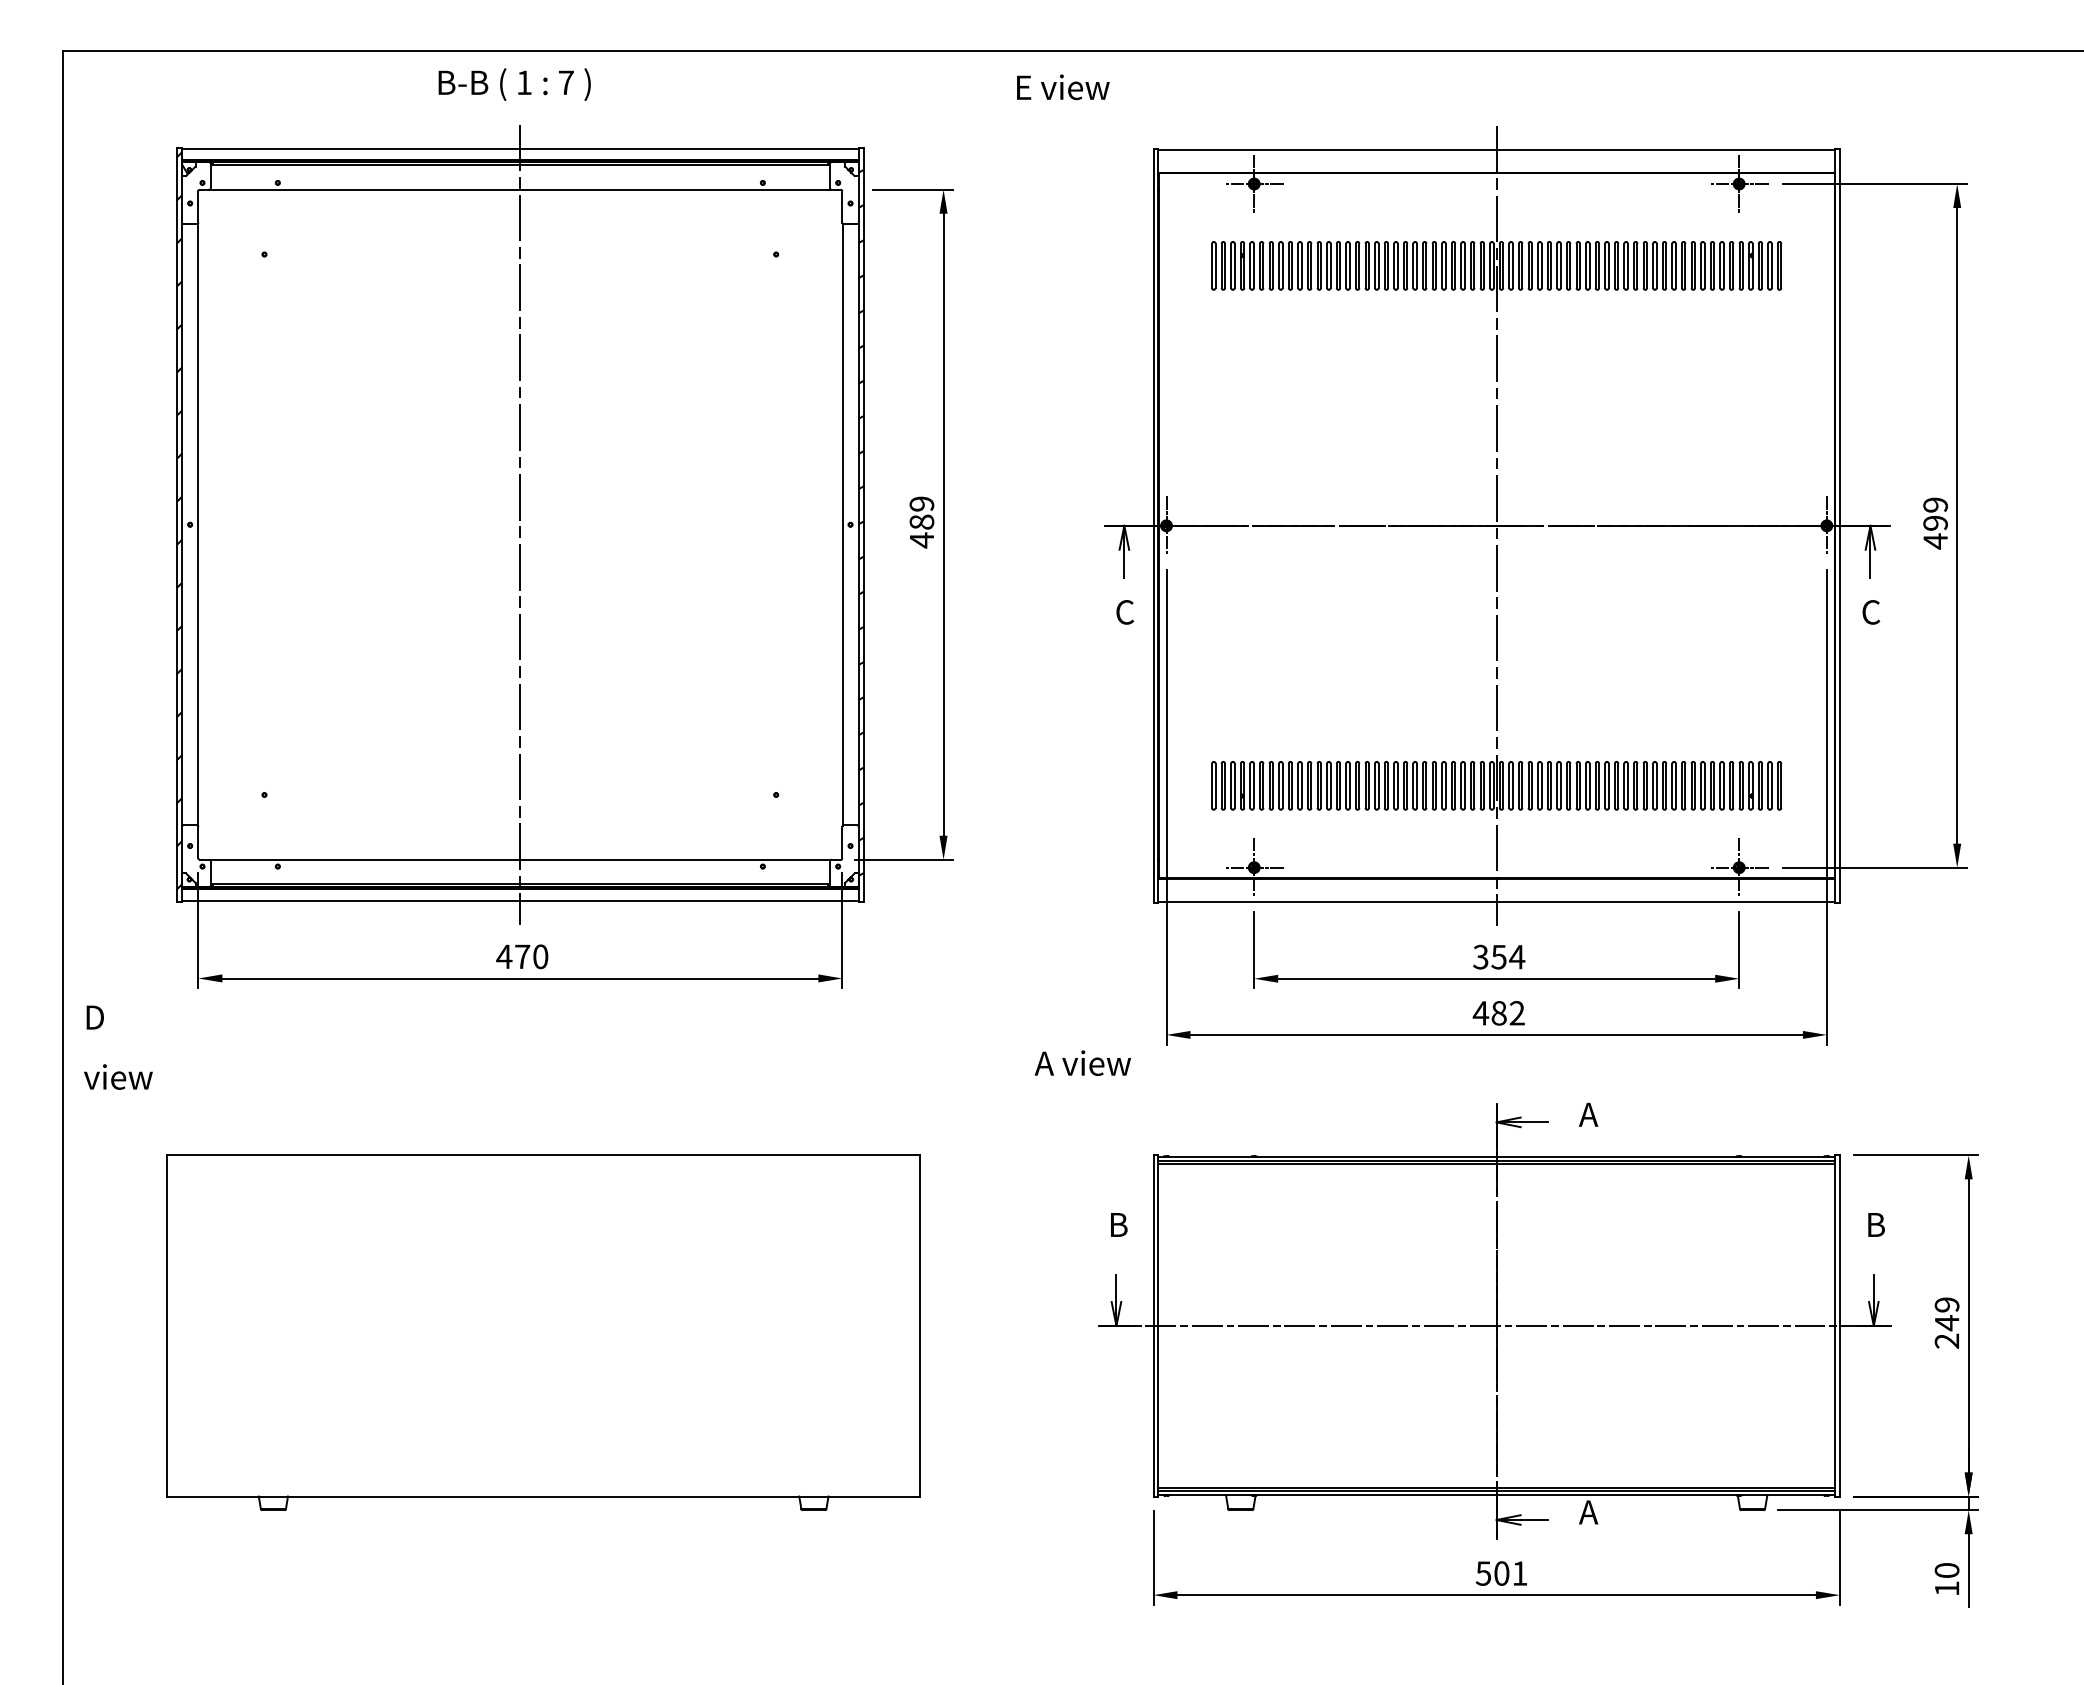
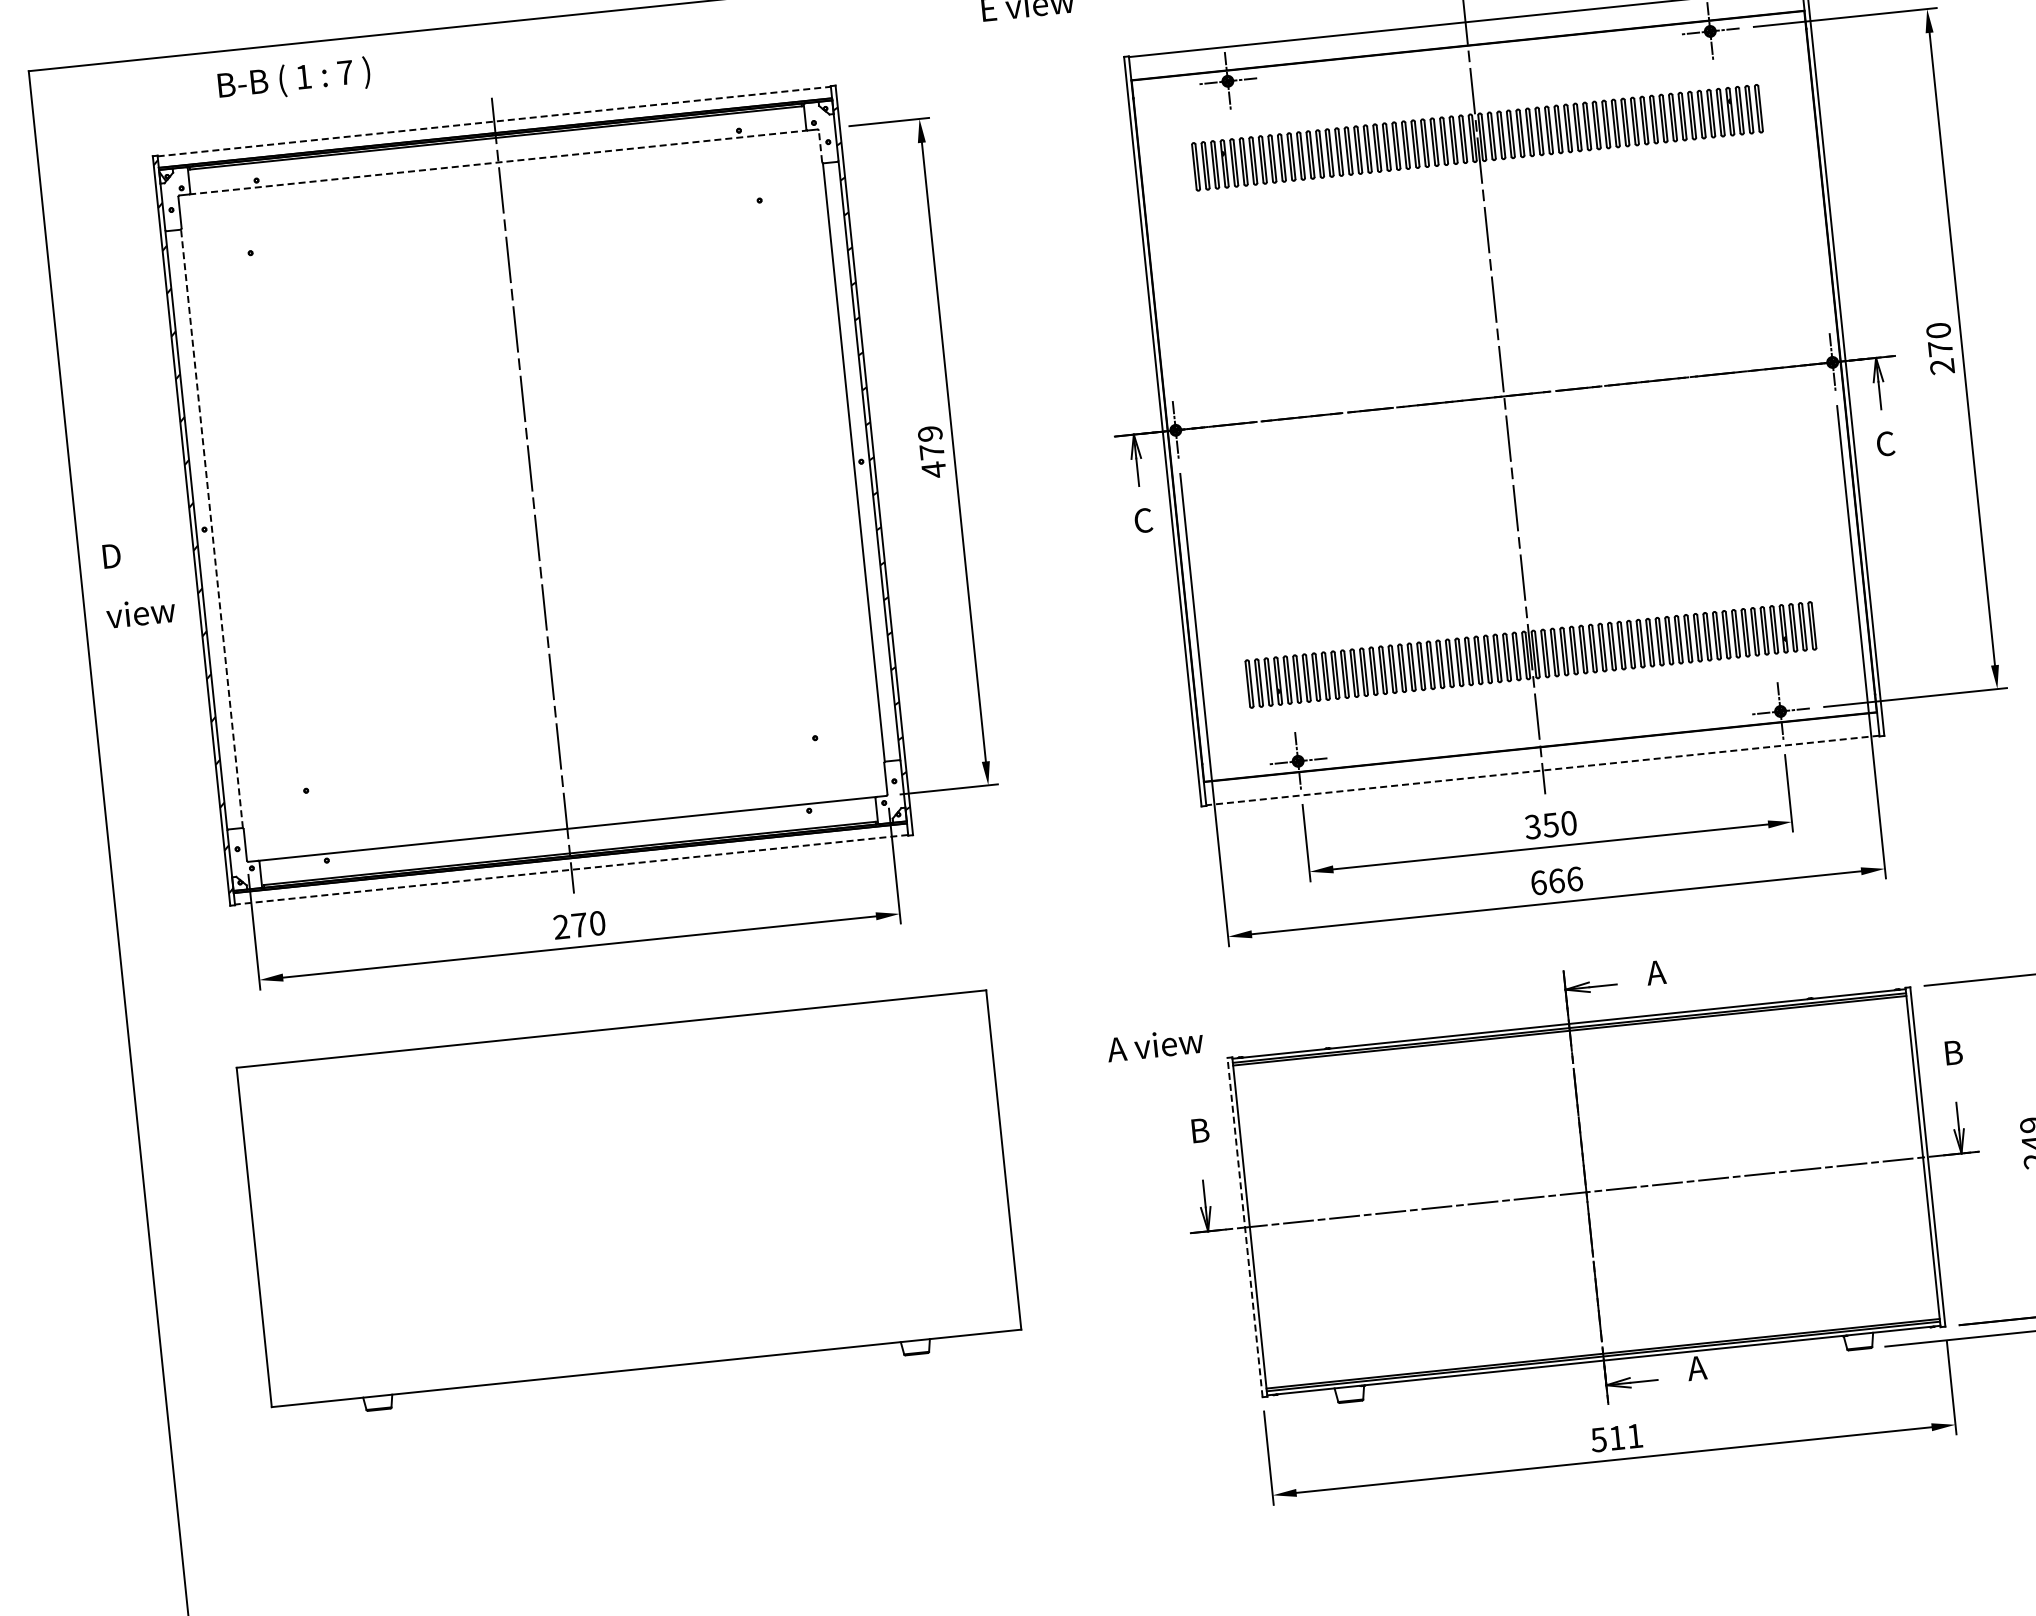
text: (514, 84) -> (294, 79), moved
line: (520, 148) -> (494, 121), solid -> dashed
line: (520, 189) -> (498, 162), solid -> dashed
line: (842, 206) -> (820, 145), solid -> dashed
text: (921, 521) -> (931, 451), 489 -> 479
text: (1935, 523) -> (1940, 348), 499 -> 270
line: (197, 524) -> (211, 528), solid -> dashed
line: (519, 900) -> (570, 869), solid -> dashed
line: (1496, 901) -> (1542, 770), solid -> dashed
text: (504, 956) -> (561, 926), 470 -> 270
text: (1517, 956) -> (1569, 822), 354 -> 350
text: (1498, 1013) -> (1556, 881), 482 -> 666
text: (118, 1047) -> (138, 583), moved
text: (1082, 1062) -> (1154, 1044), moved
line: (1153, 1325) -> (1245, 1227), solid -> dashed
part: (543, 1332) -> (629, 1205), moved
text: (1501, 1573) -> (1616, 1438), 501 -> 511

